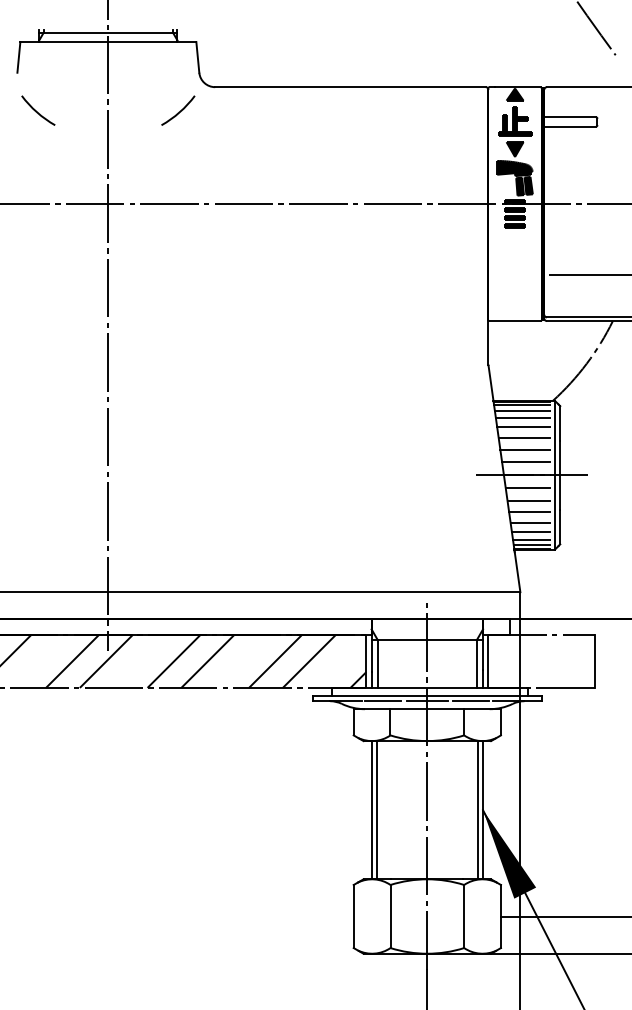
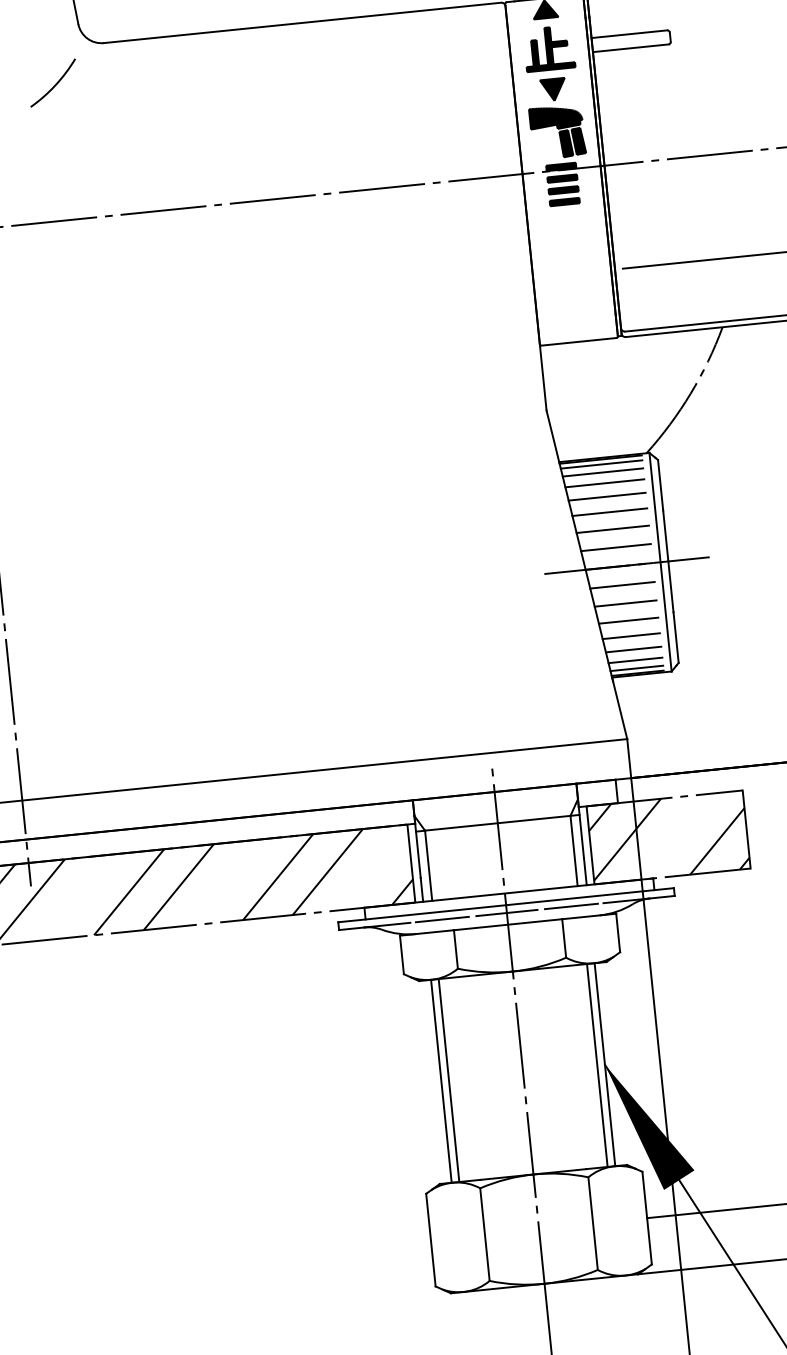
hatch: (541, 660) -> (668, 836), added

